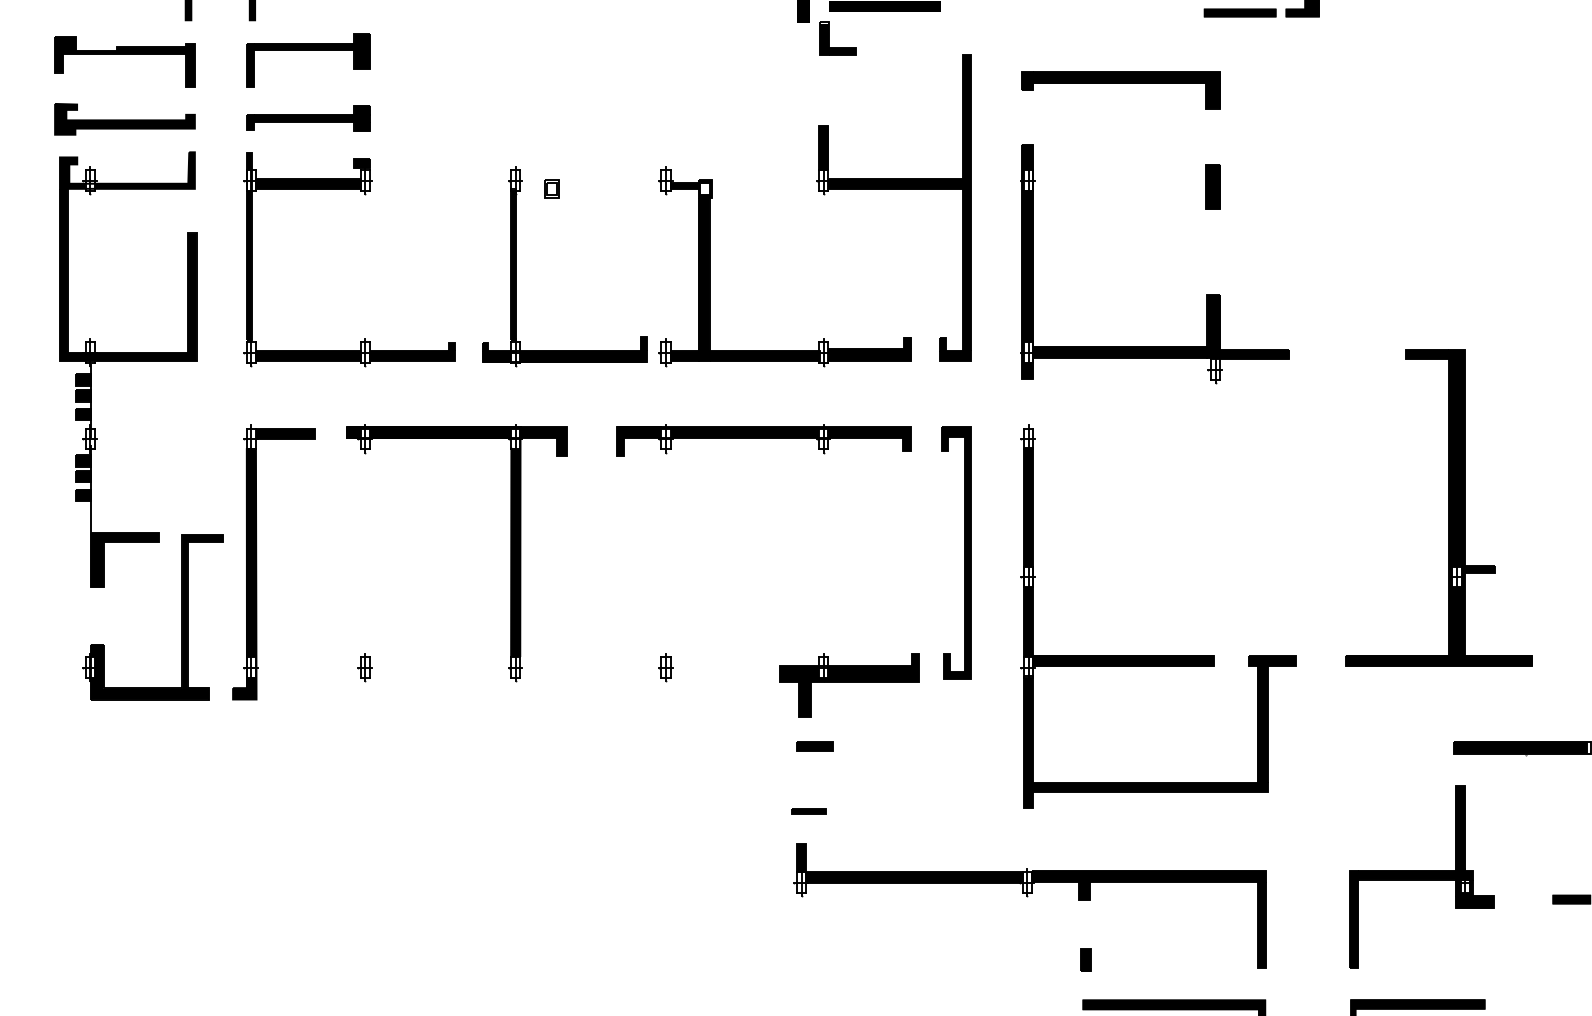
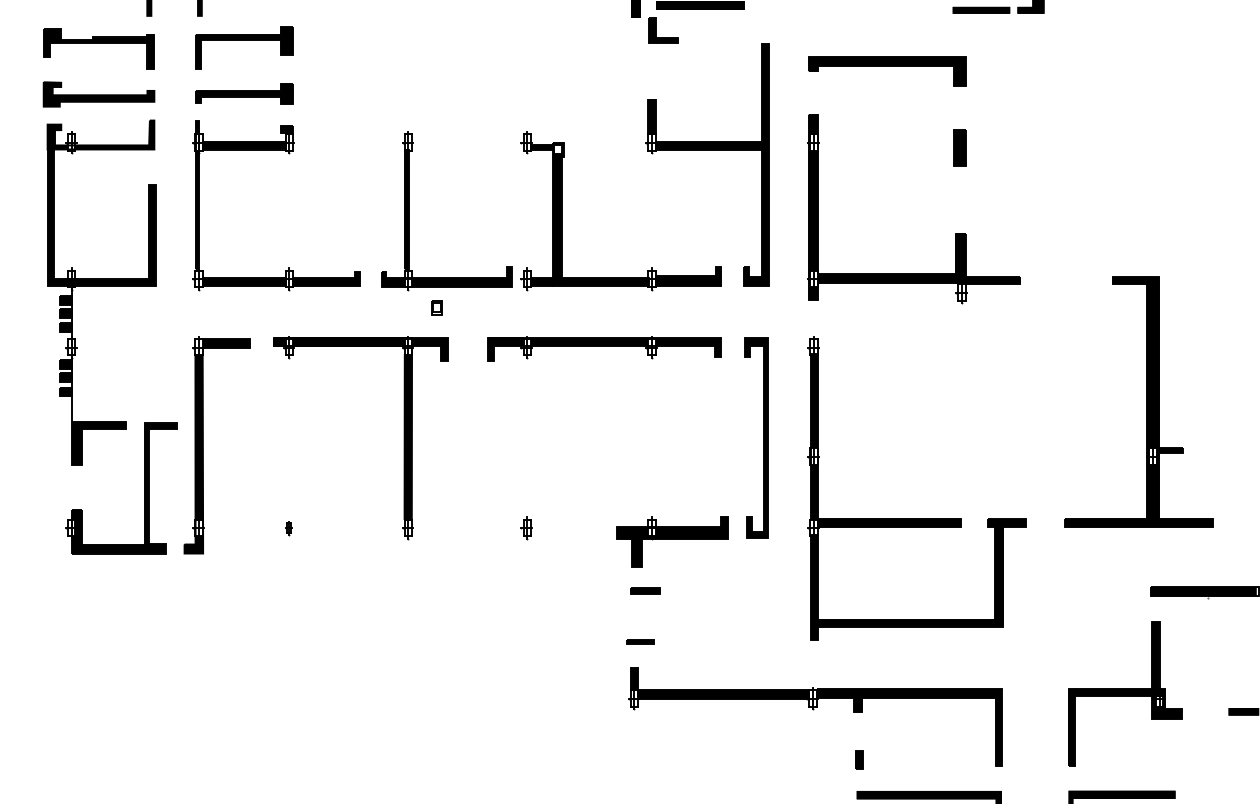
part: (551, 188) -> (436, 307), moved
part: (364, 667) -> (288, 528), size x0.6

